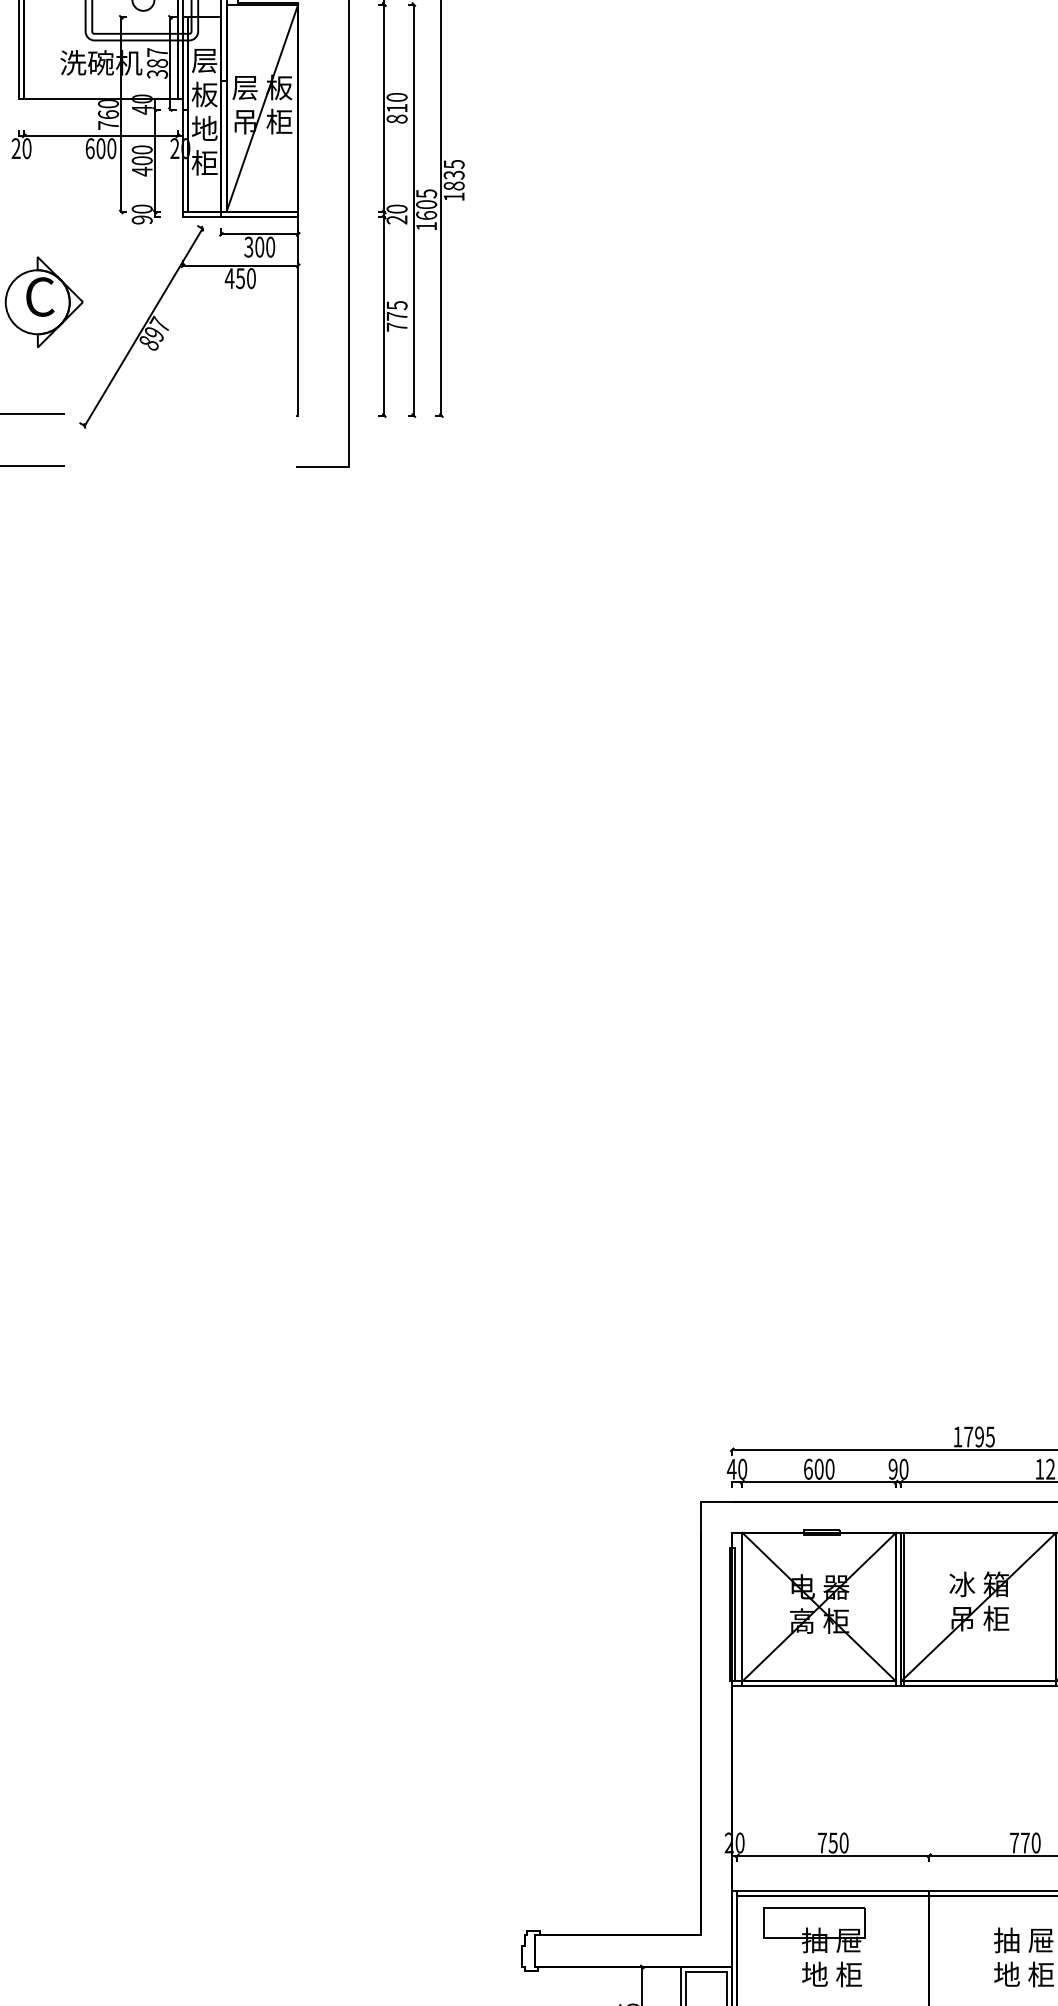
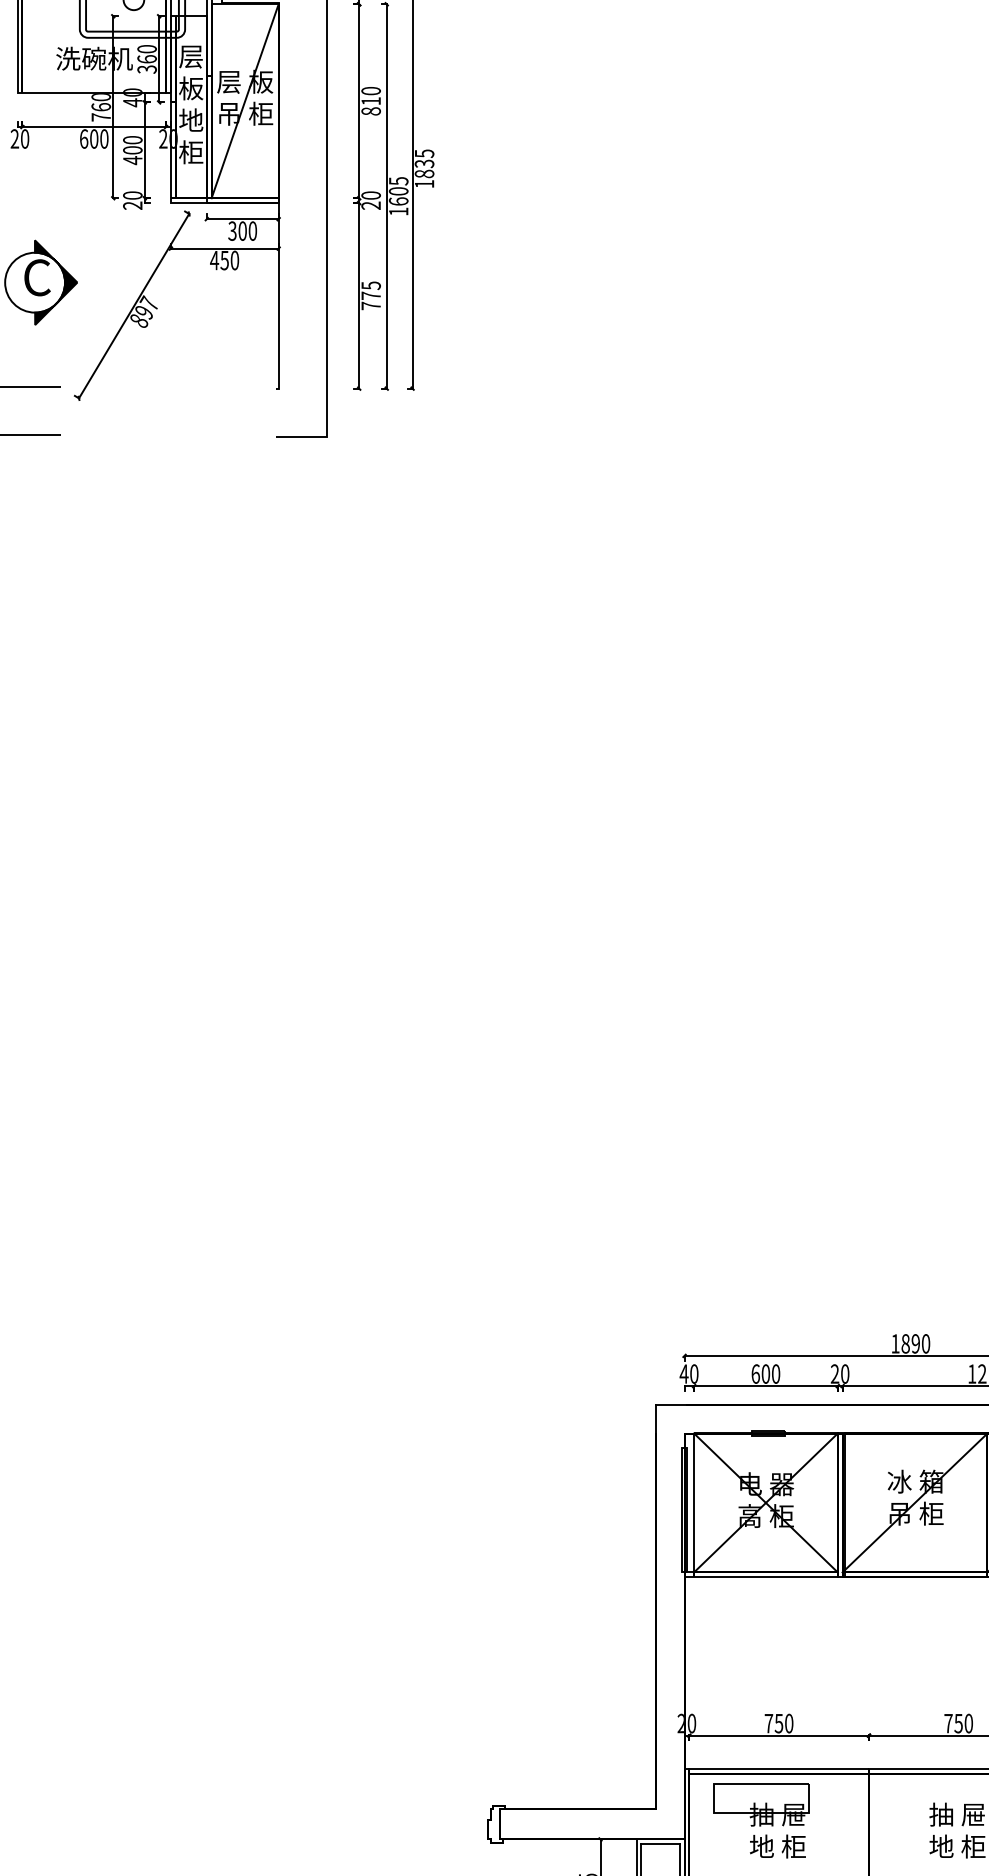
text: (157, 57) -> (147, 53), 387 -> 360
text: (142, 219) -> (133, 205), 90 -> 20
fill: (60, 302) -> (56, 282), added
text: (979, 1436) -> (915, 1343), 1795 -> 1890
text: (892, 1469) -> (834, 1374), 90 -> 20
text: (1024, 1842) -> (957, 1723), 770 -> 750

